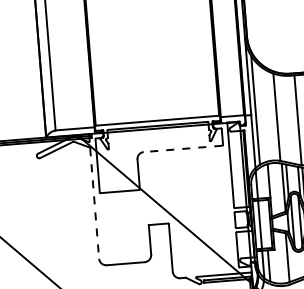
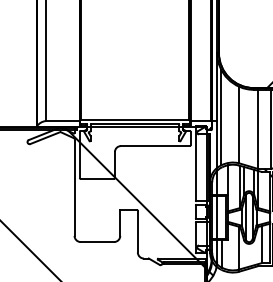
line: (182, 149) -> (154, 146), dashed -> solid
line: (94, 203) -> (74, 187), dashed -> solid

